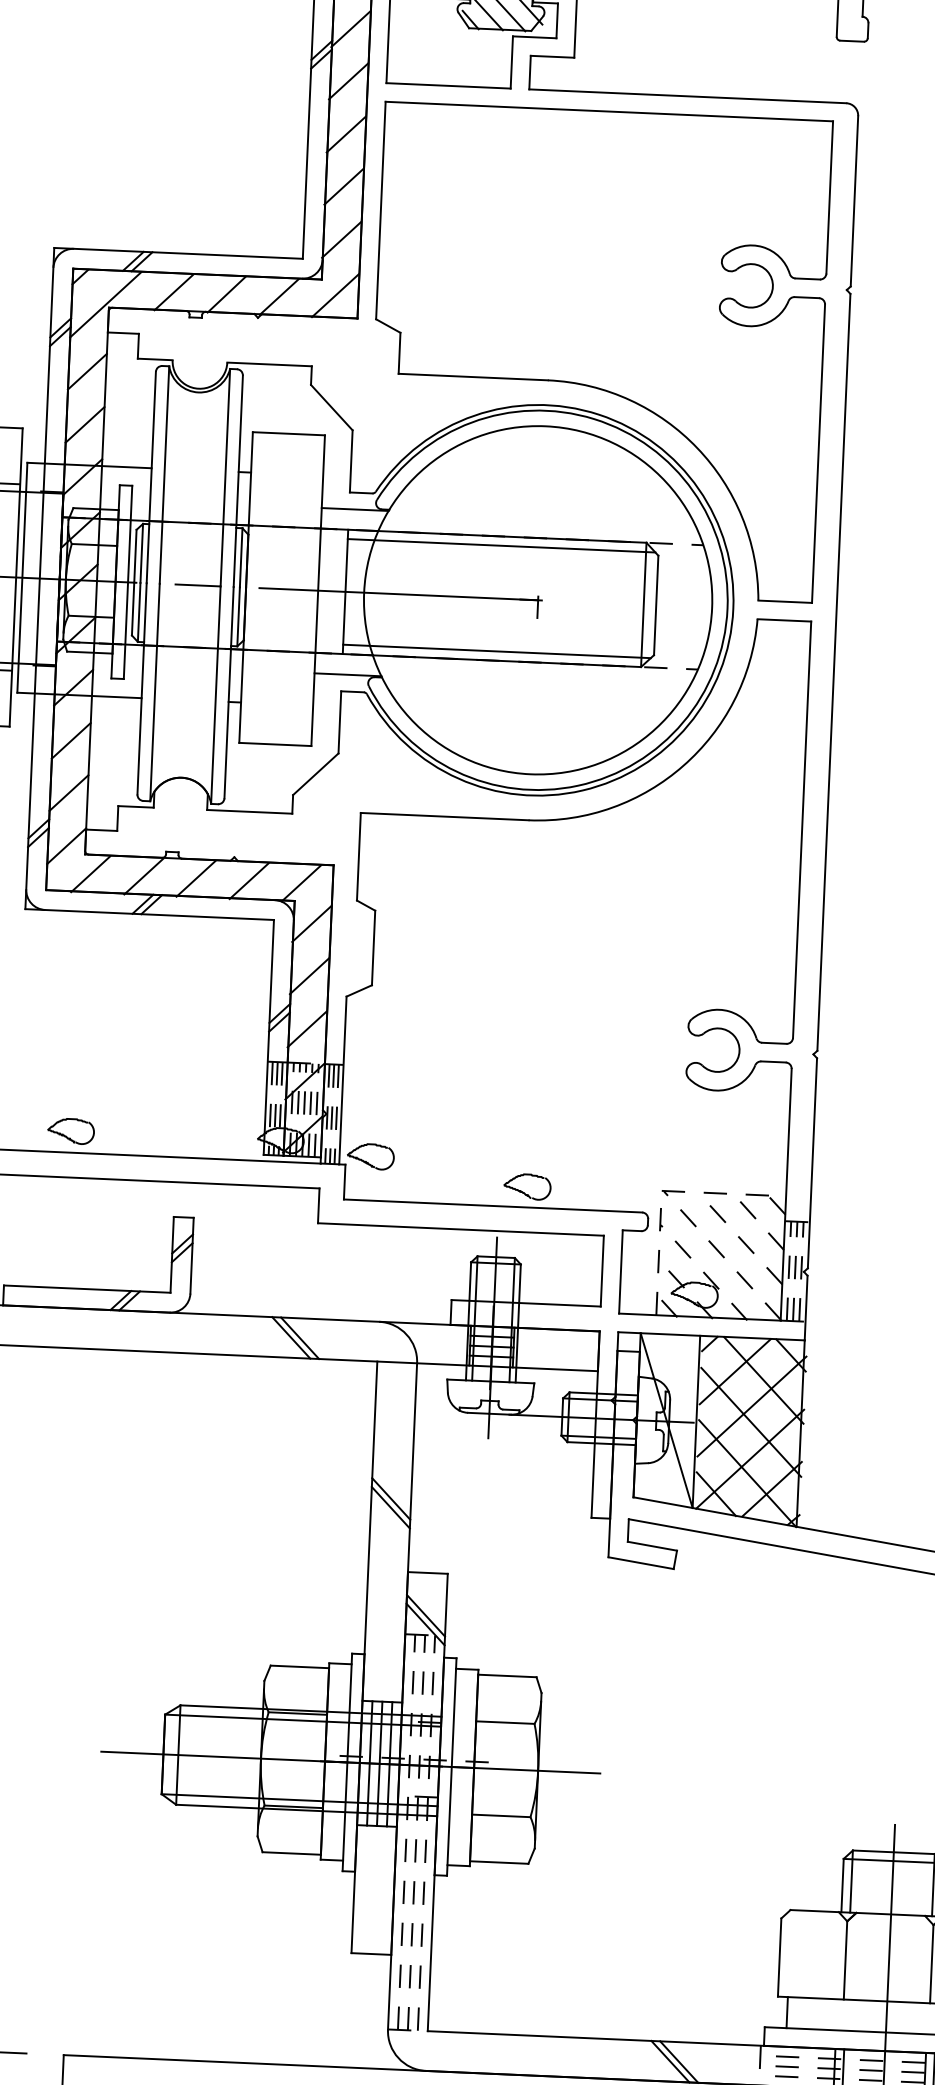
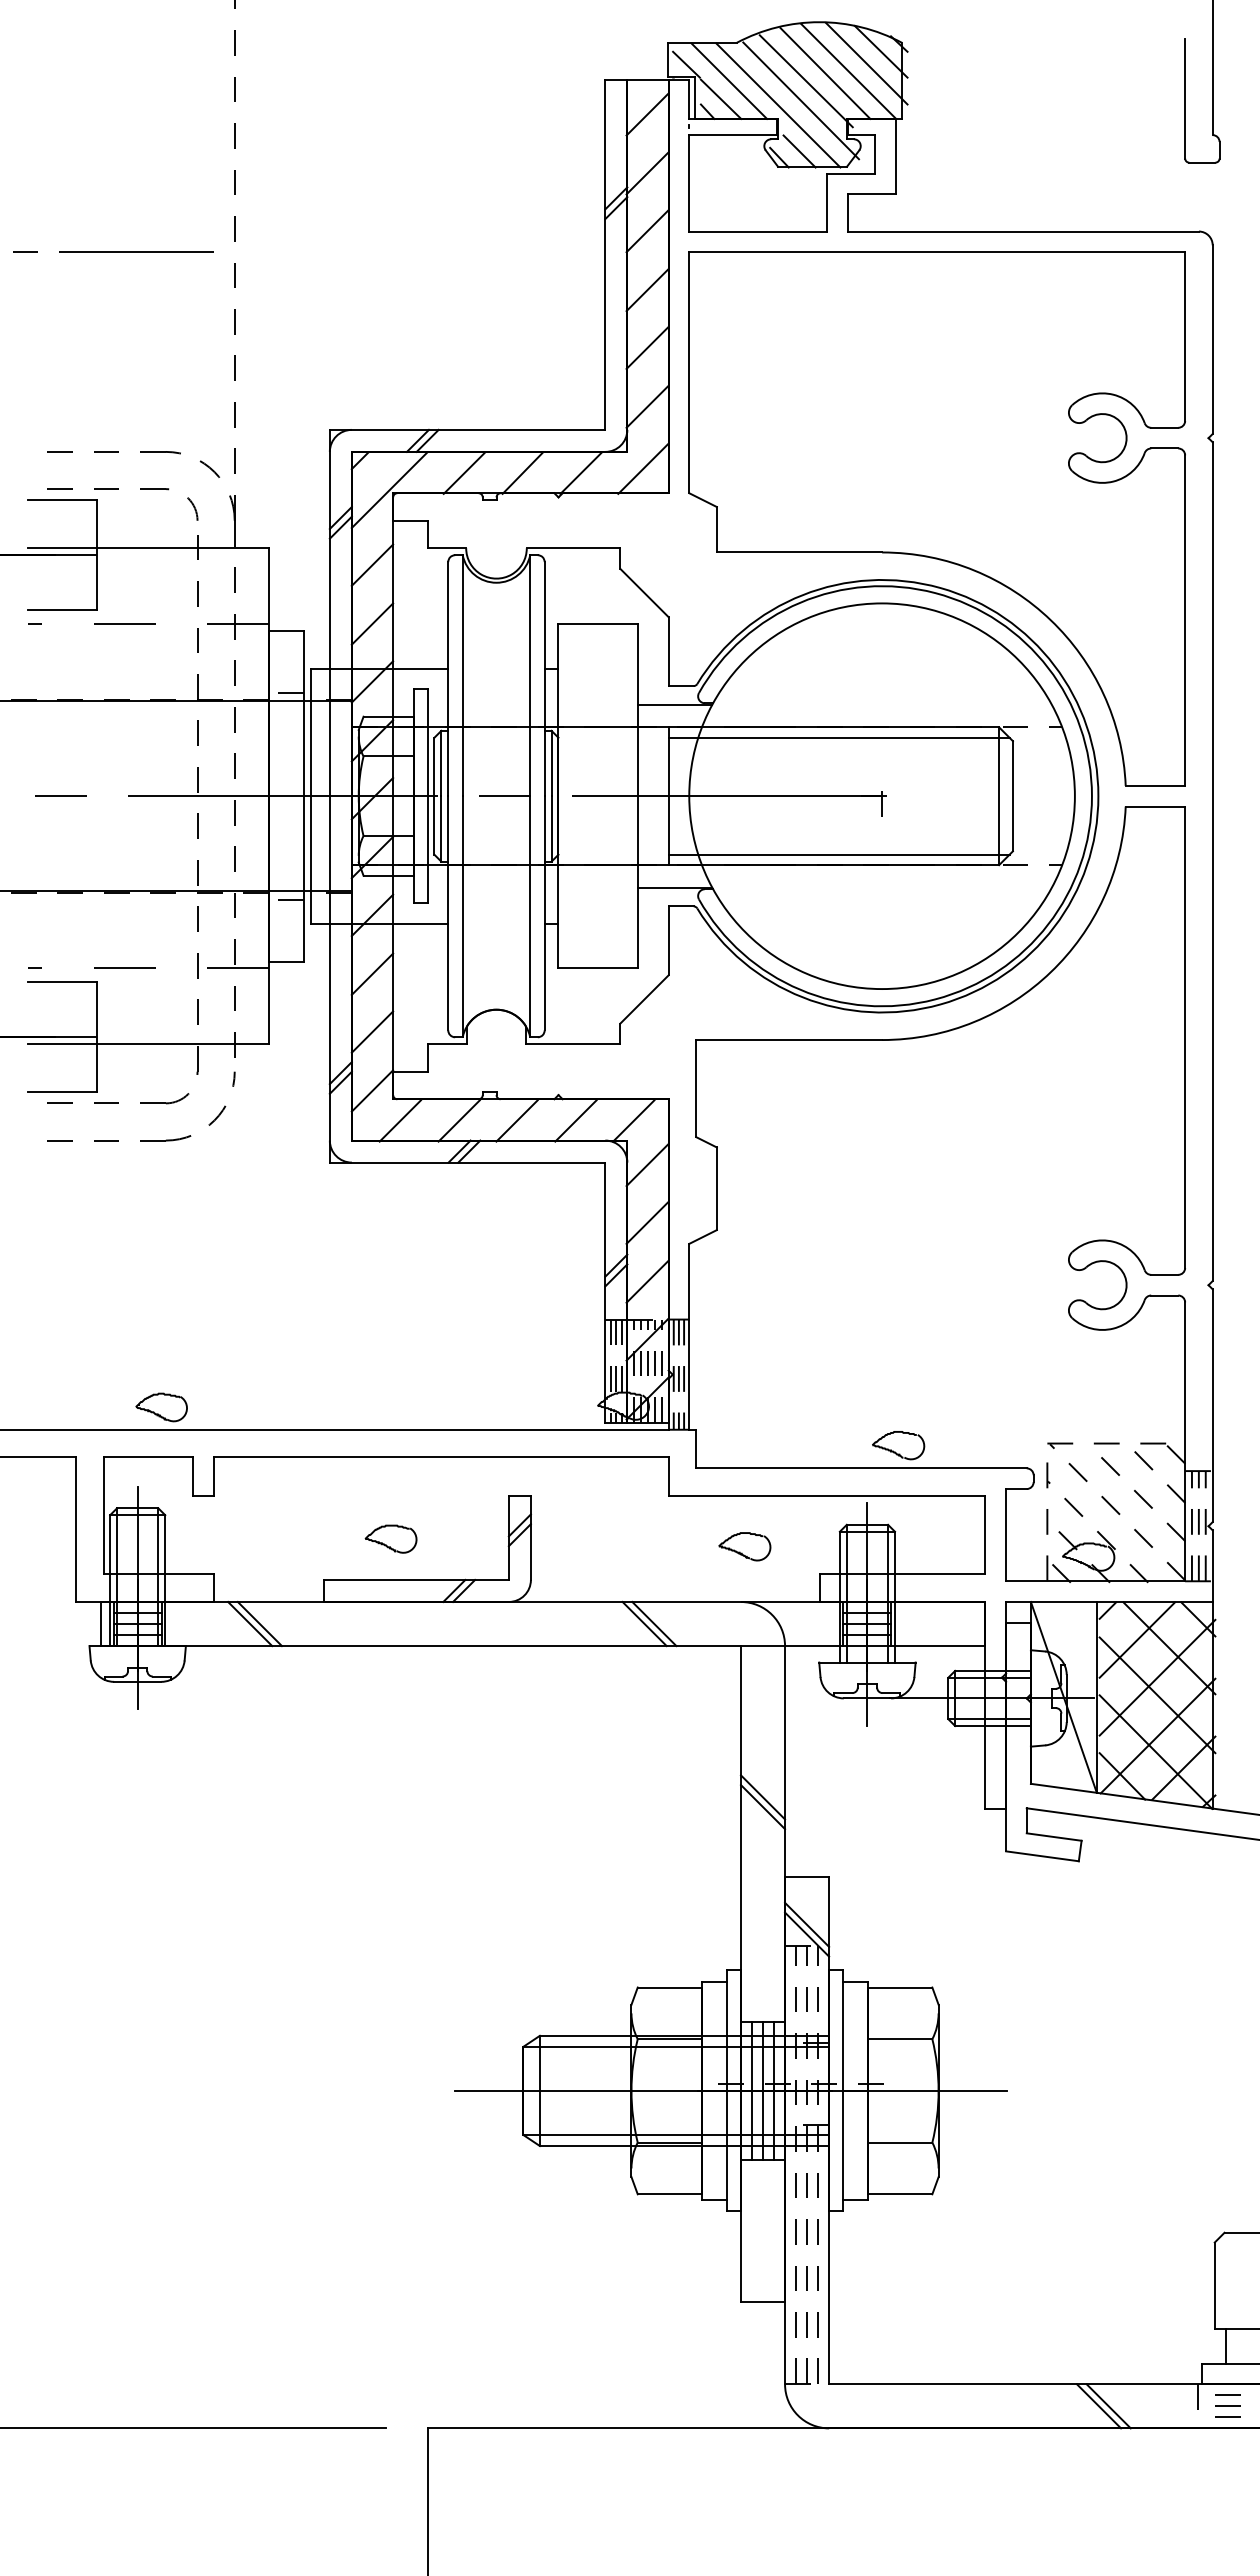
part: (70, 1130) -> (390, 1538), moved
part: (370, 1156) -> (744, 1546), moved

